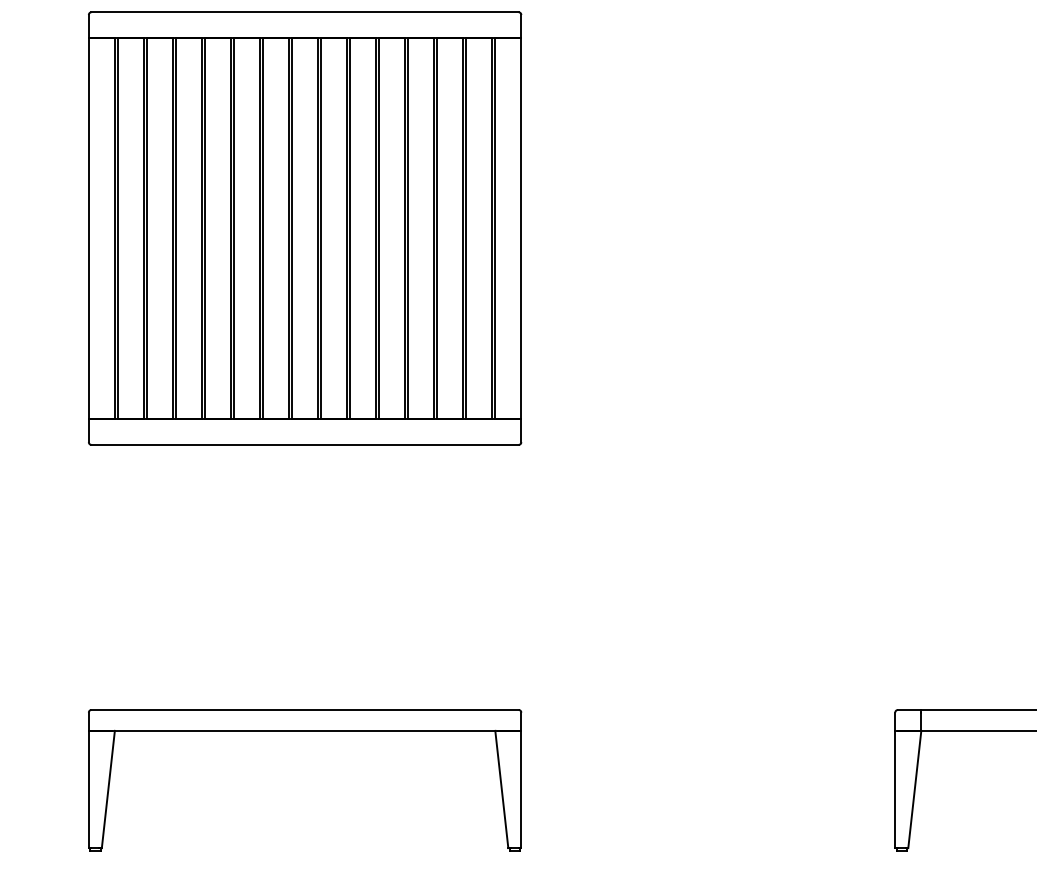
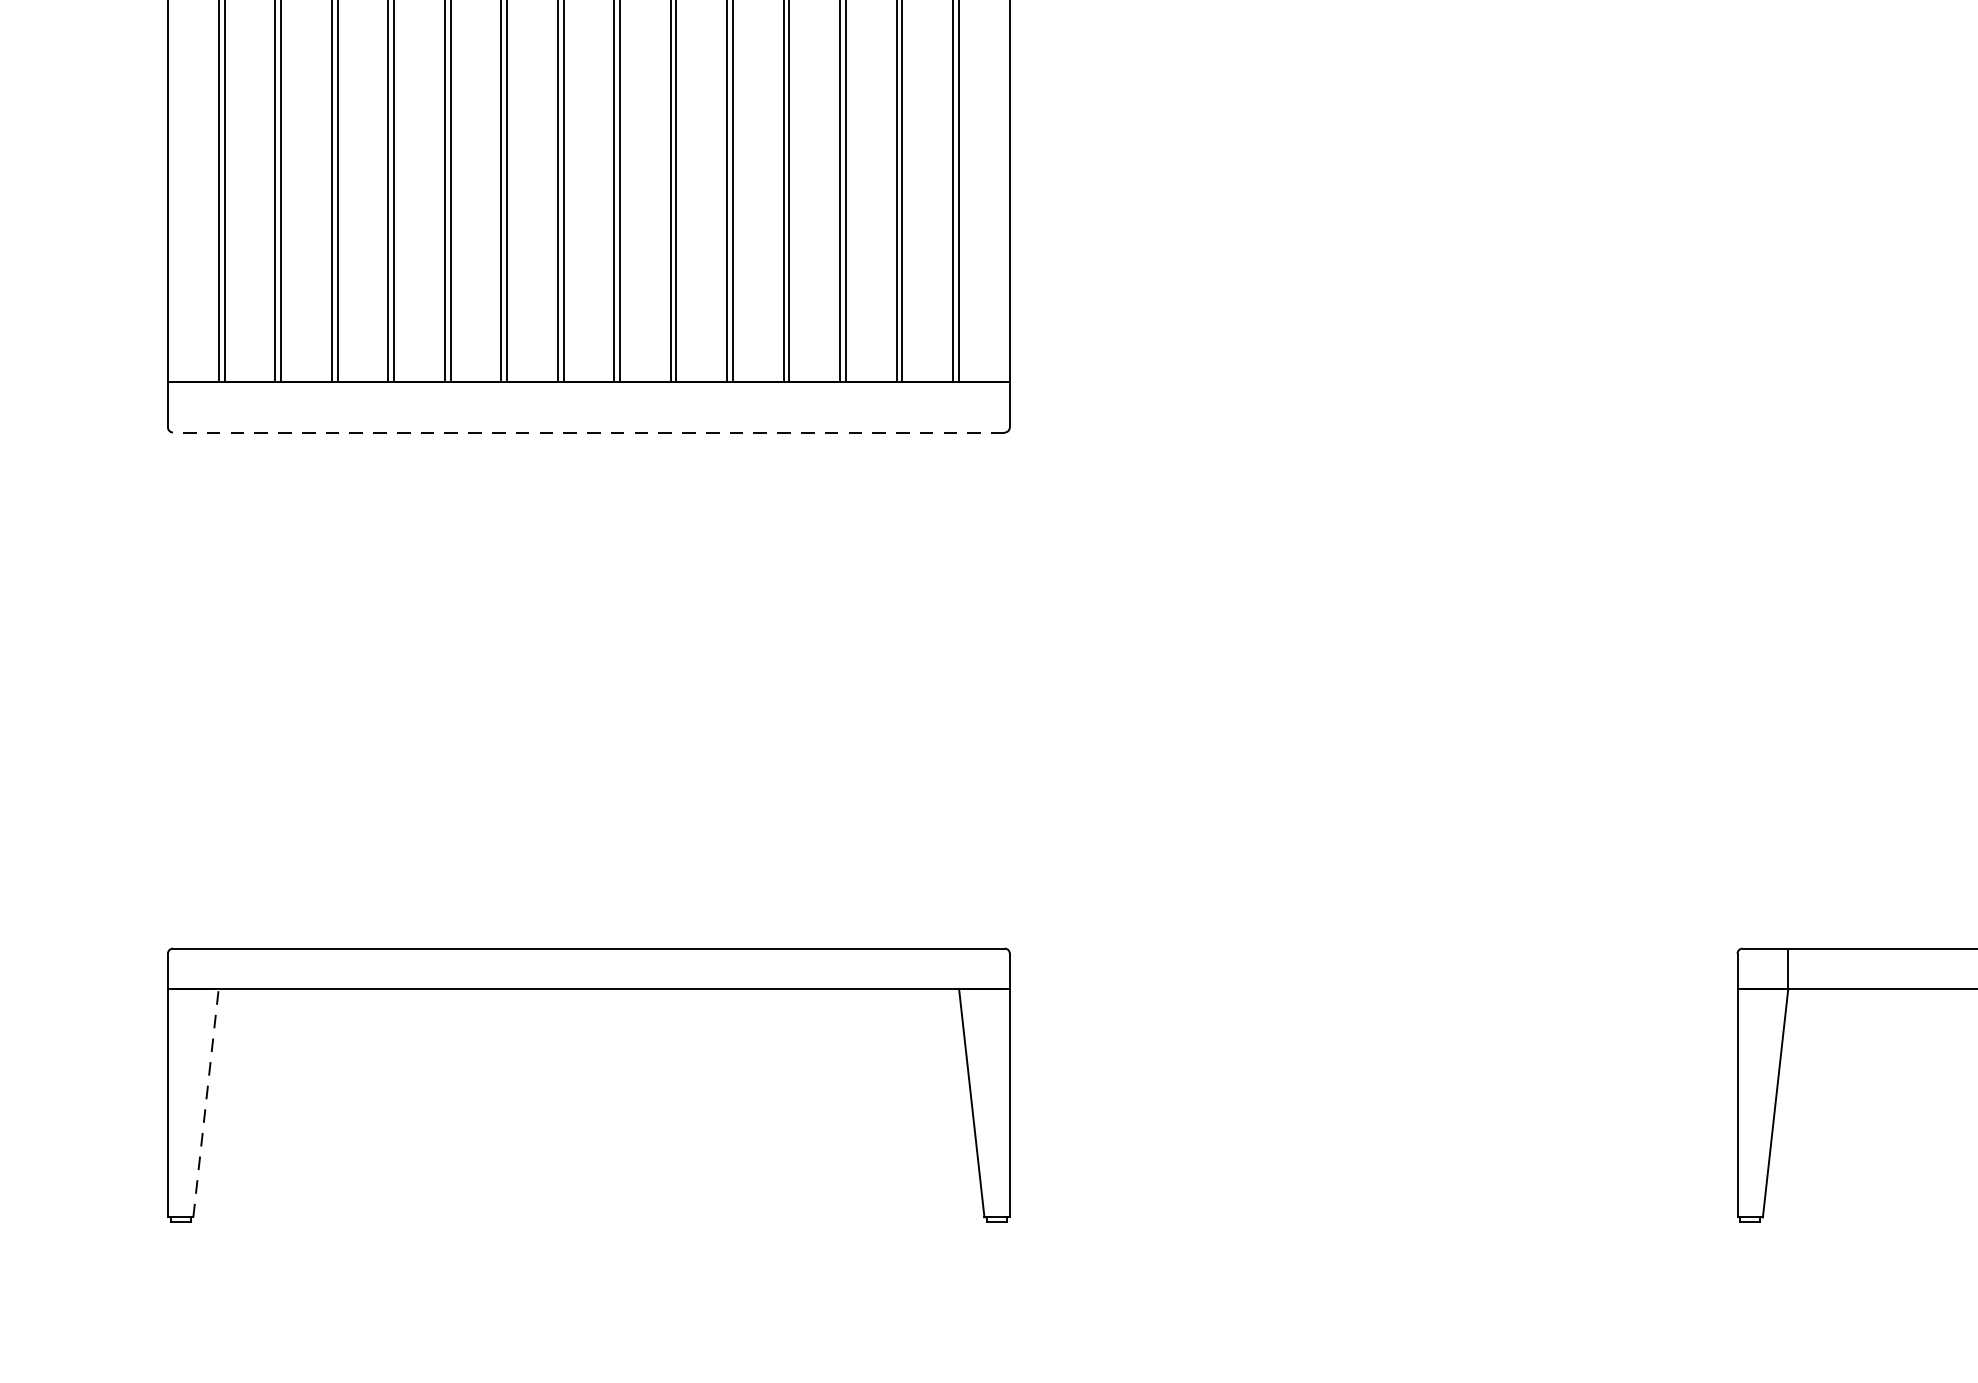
line: (305, 444) -> (589, 431), solid -> dashed
line: (108, 789) -> (206, 1103), solid -> dashed

